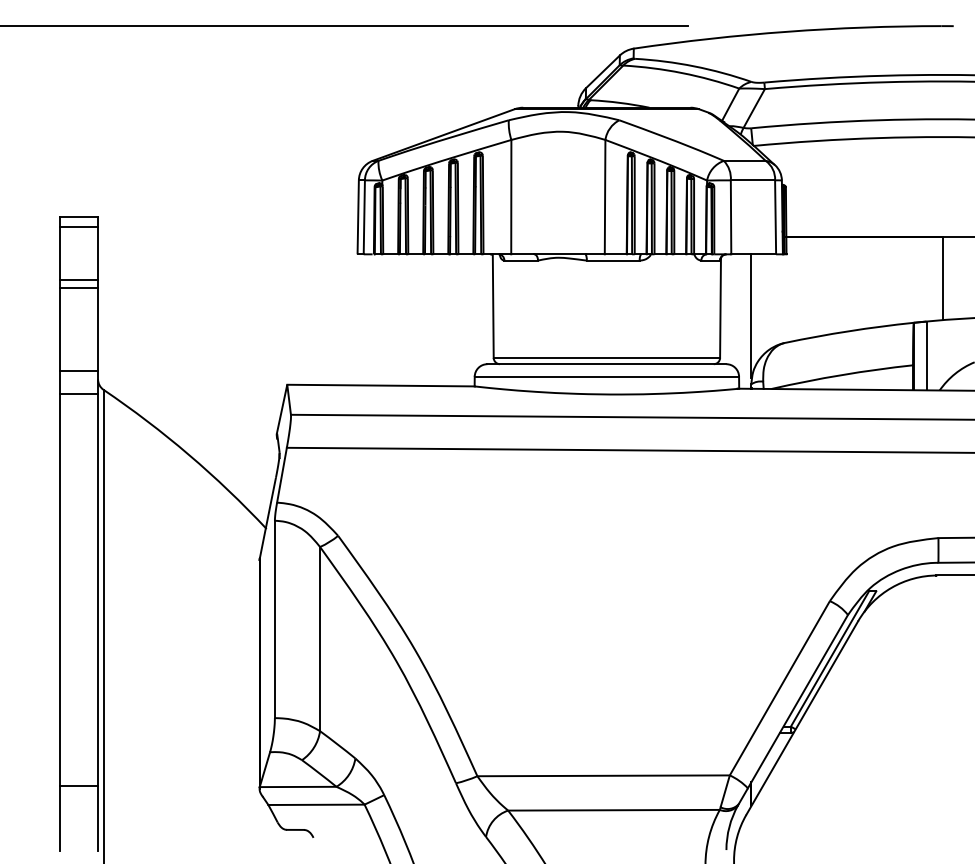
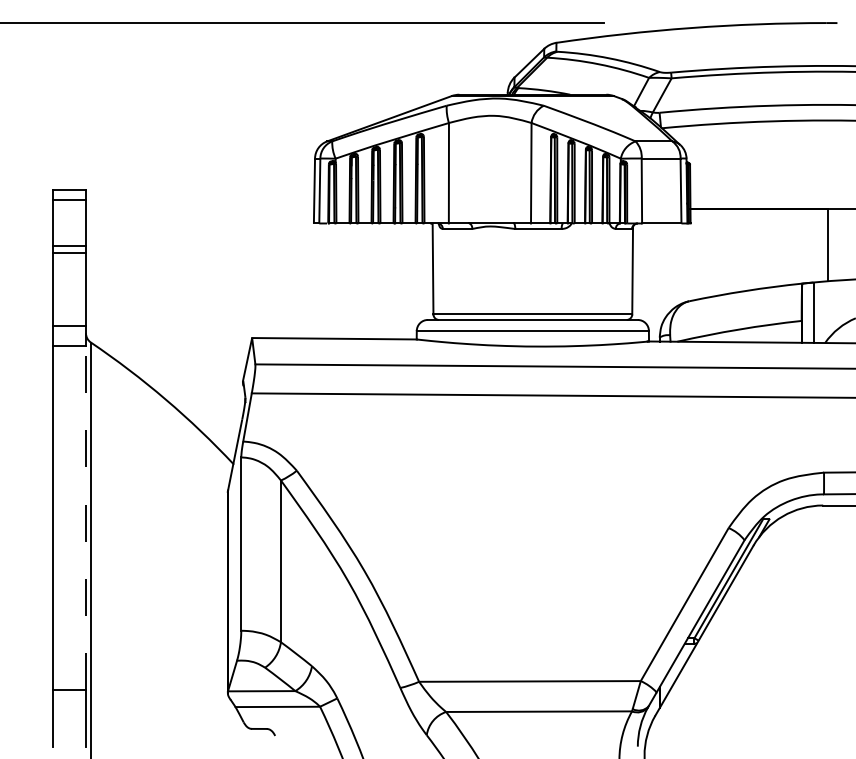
line: (751, 316) -> (659, 278), removed
line: (98, 589) -> (86, 517), solid -> dashed

